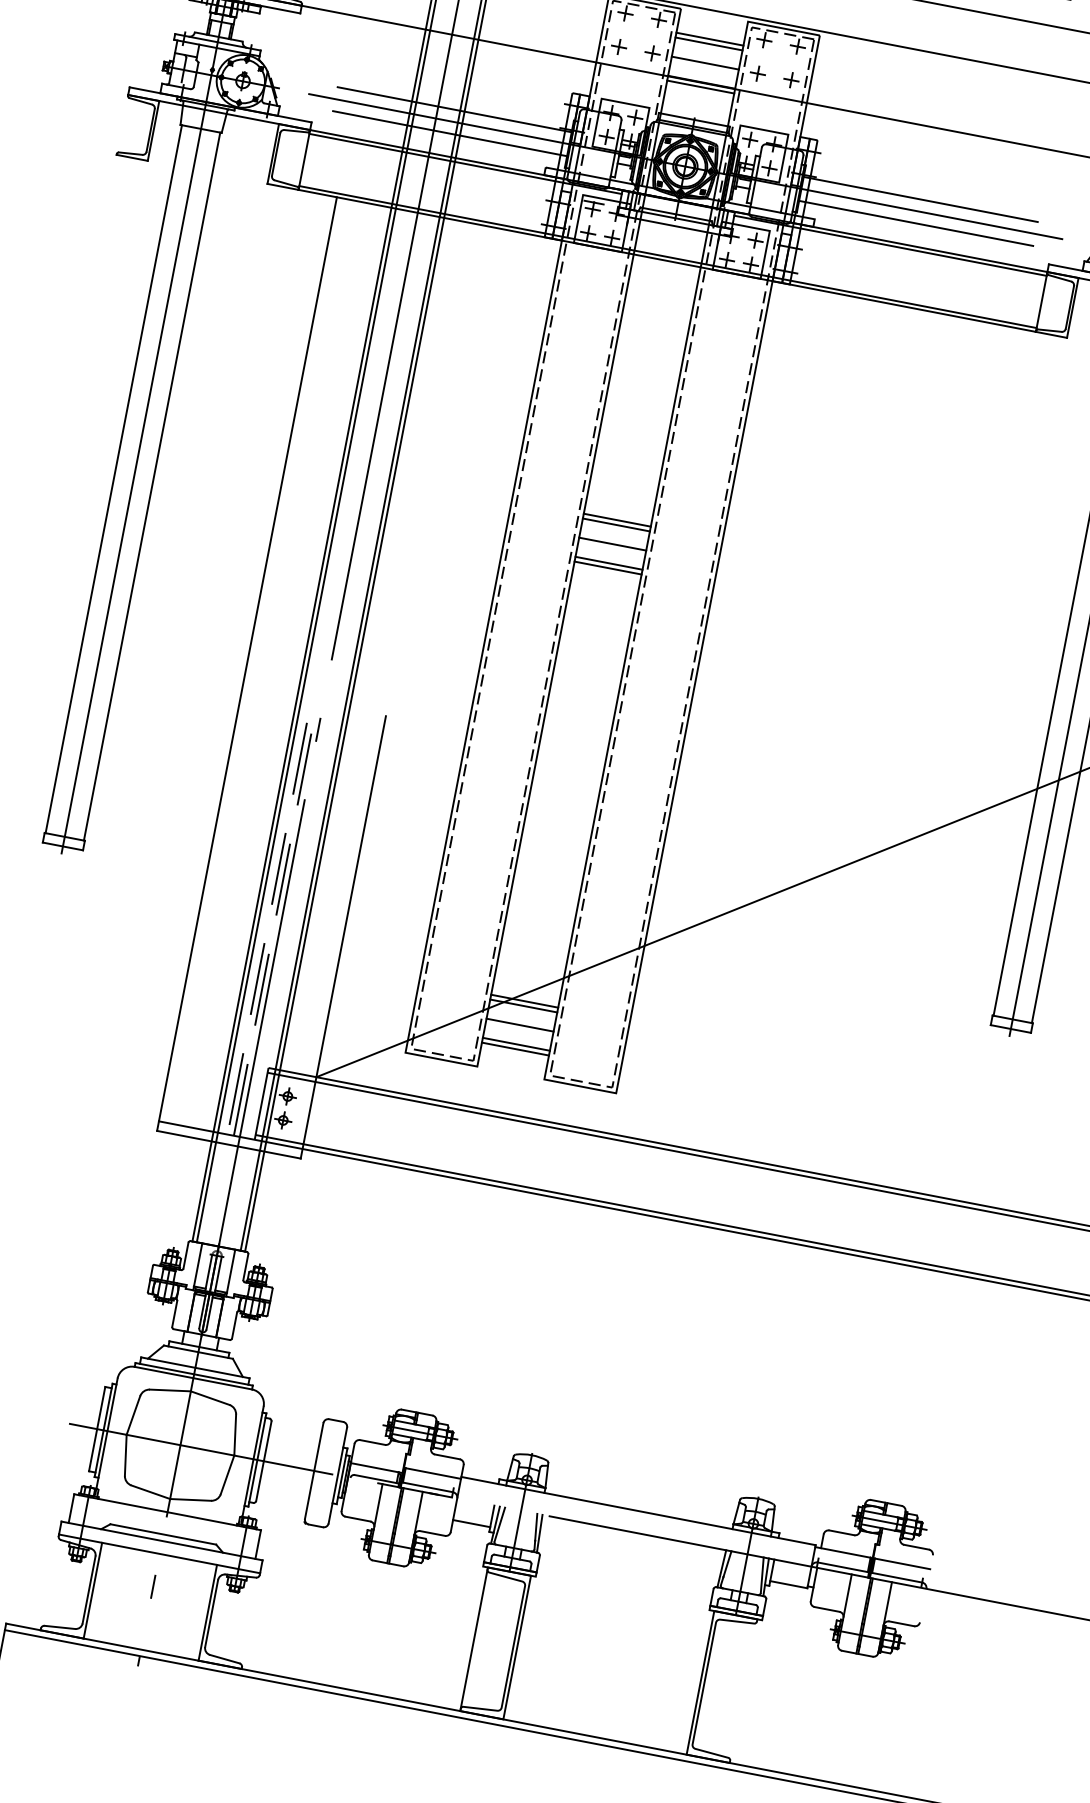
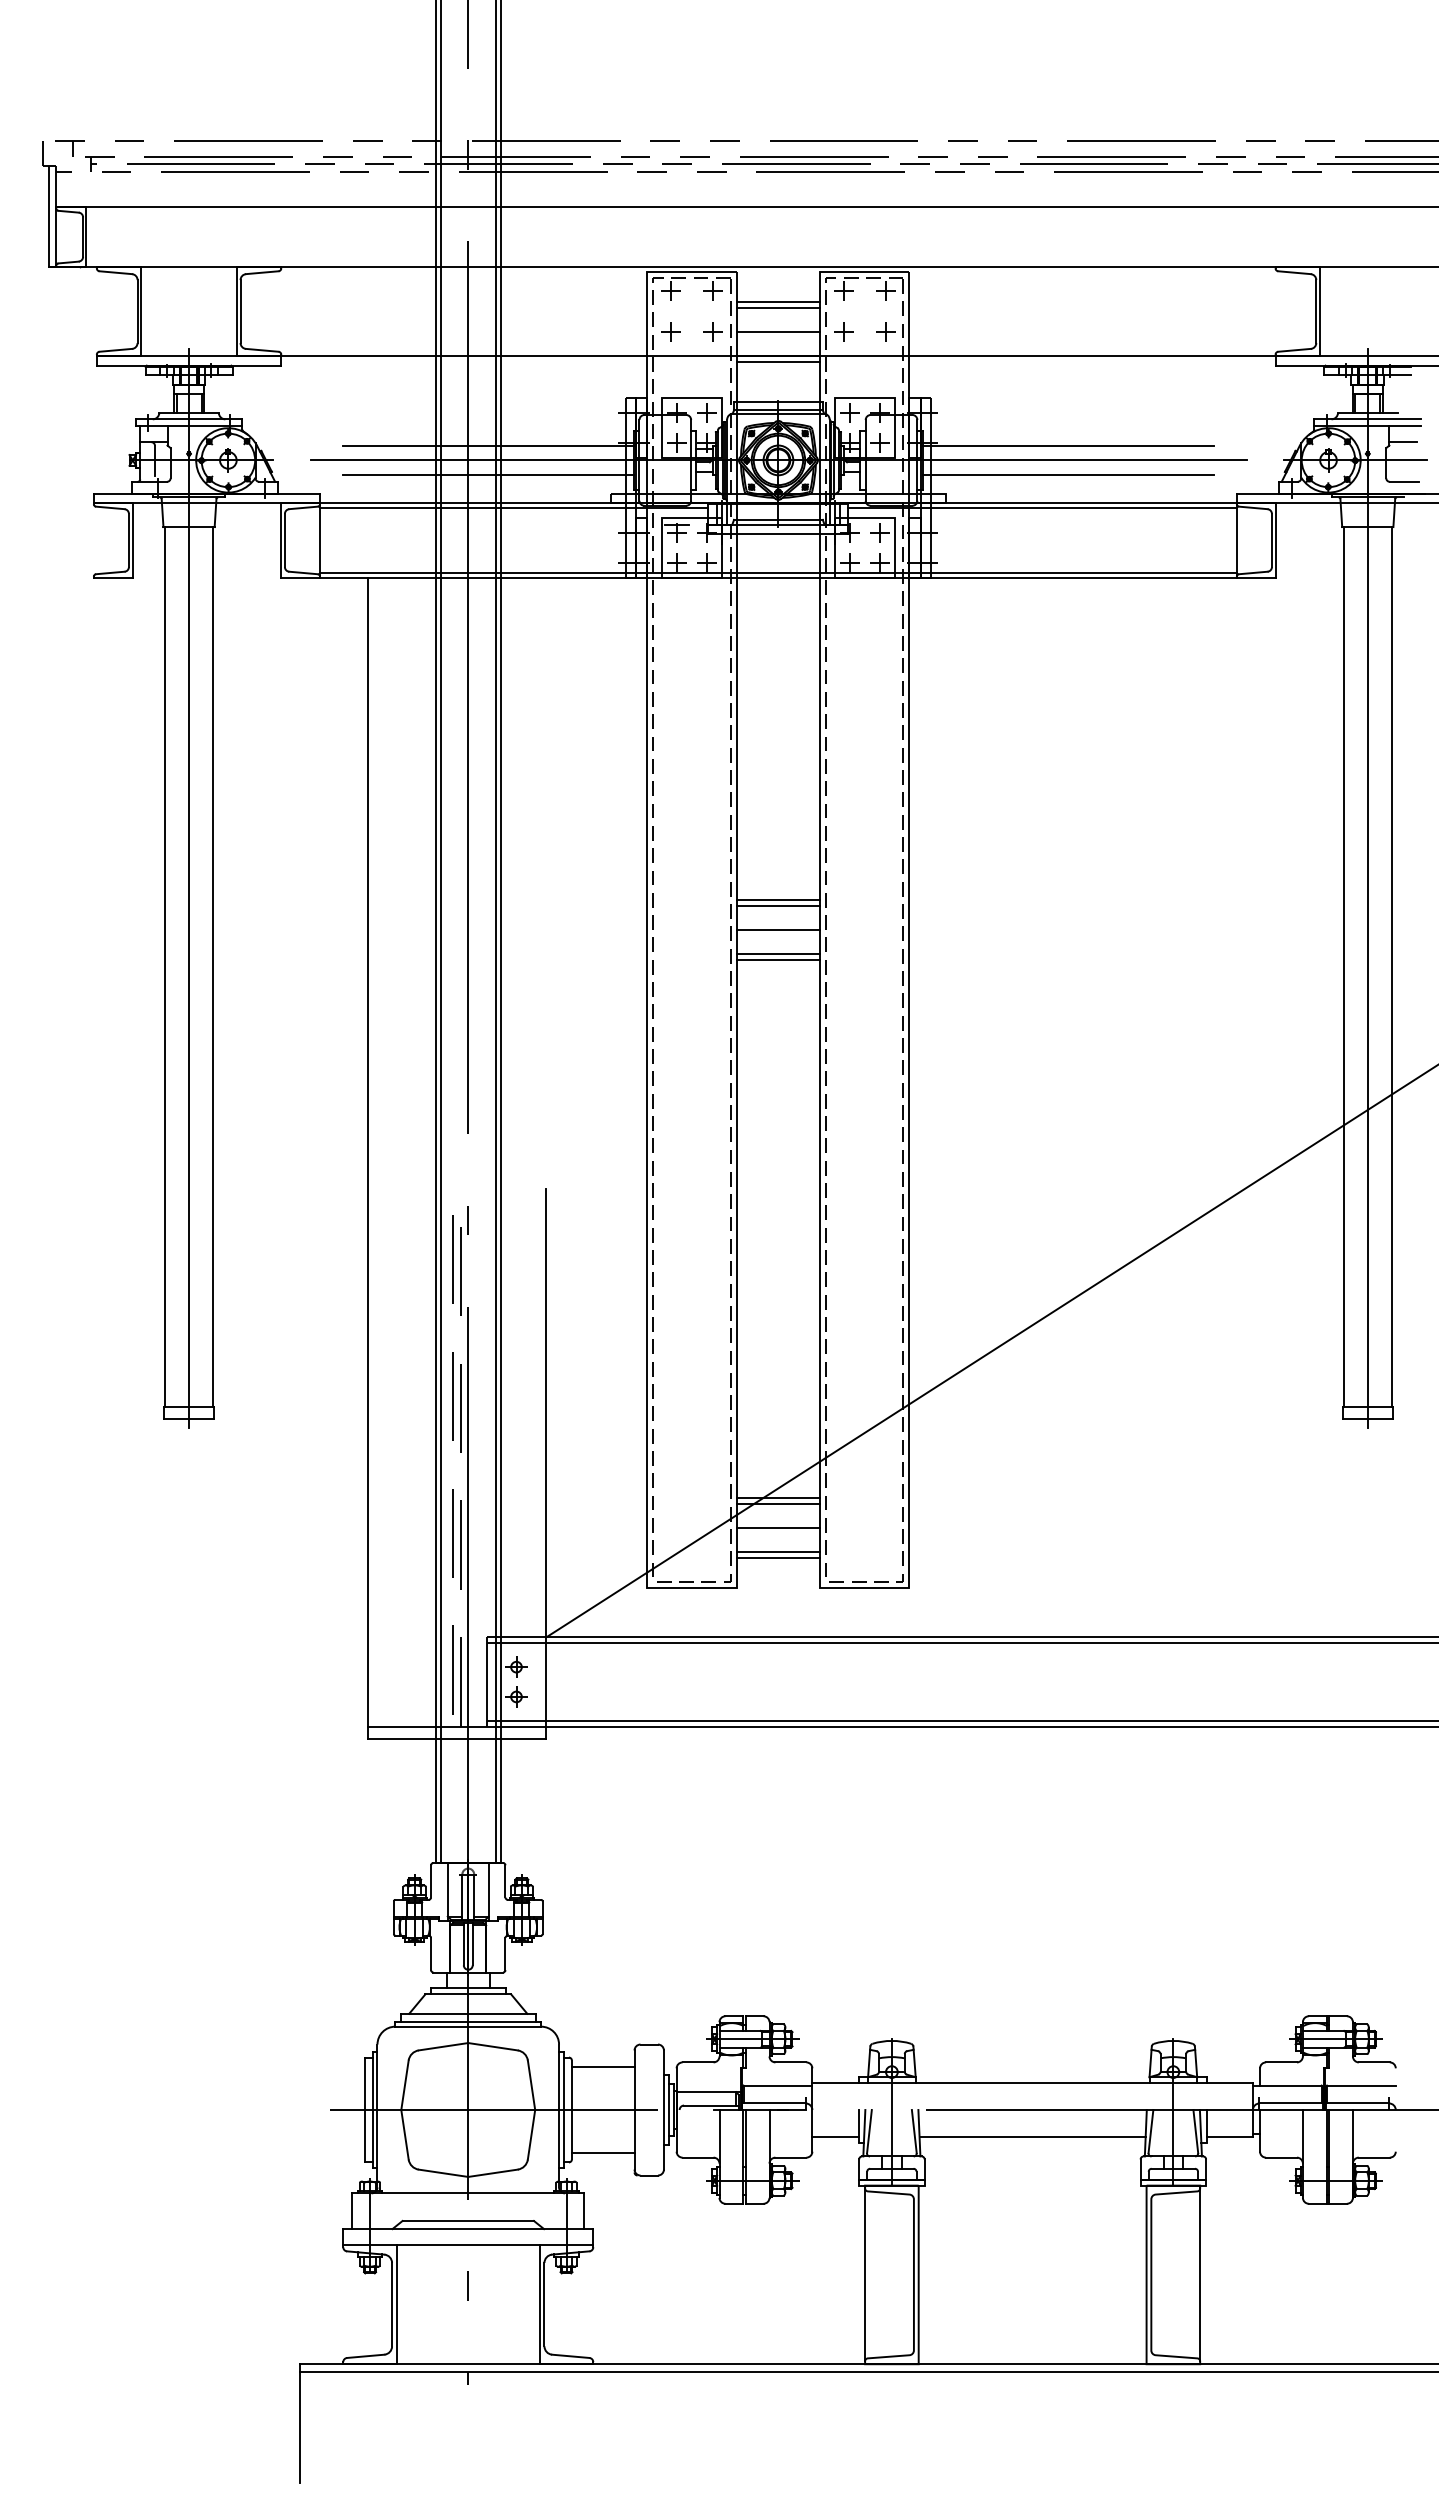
line: (295, 1431) -> (602, 2067), added
line: (281, 1500) -> (602, 2152), added
line: (630, 1553) -> (1032, 2136), added
line: (743, 1690) -> (1200, 2274), added

